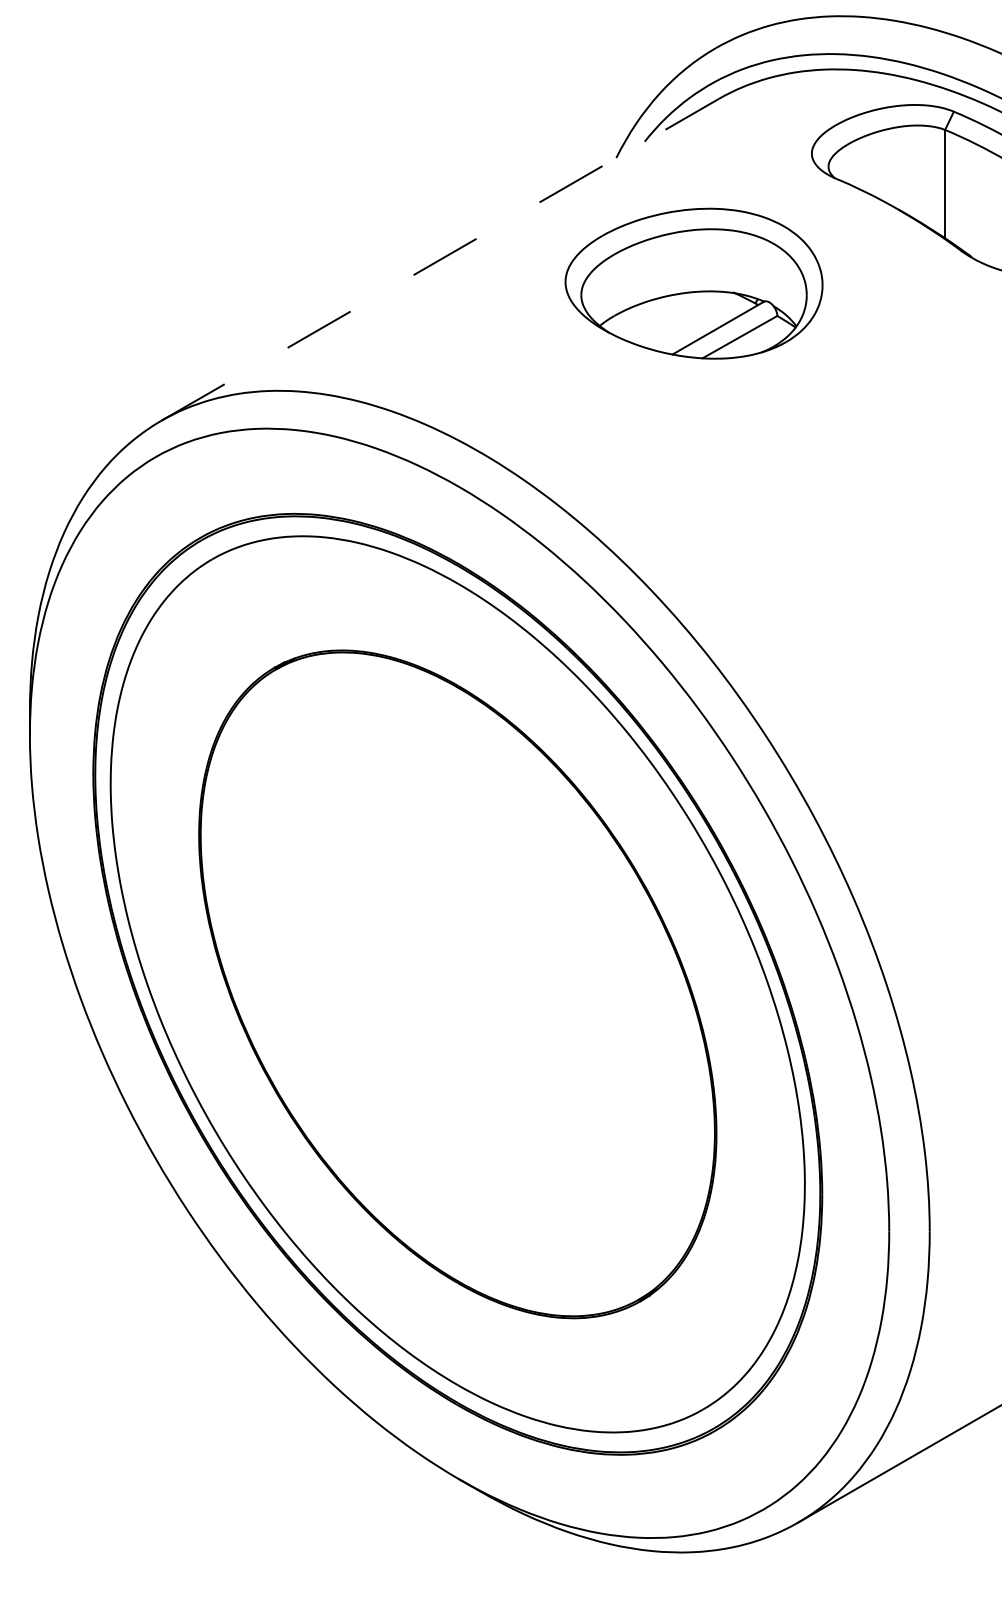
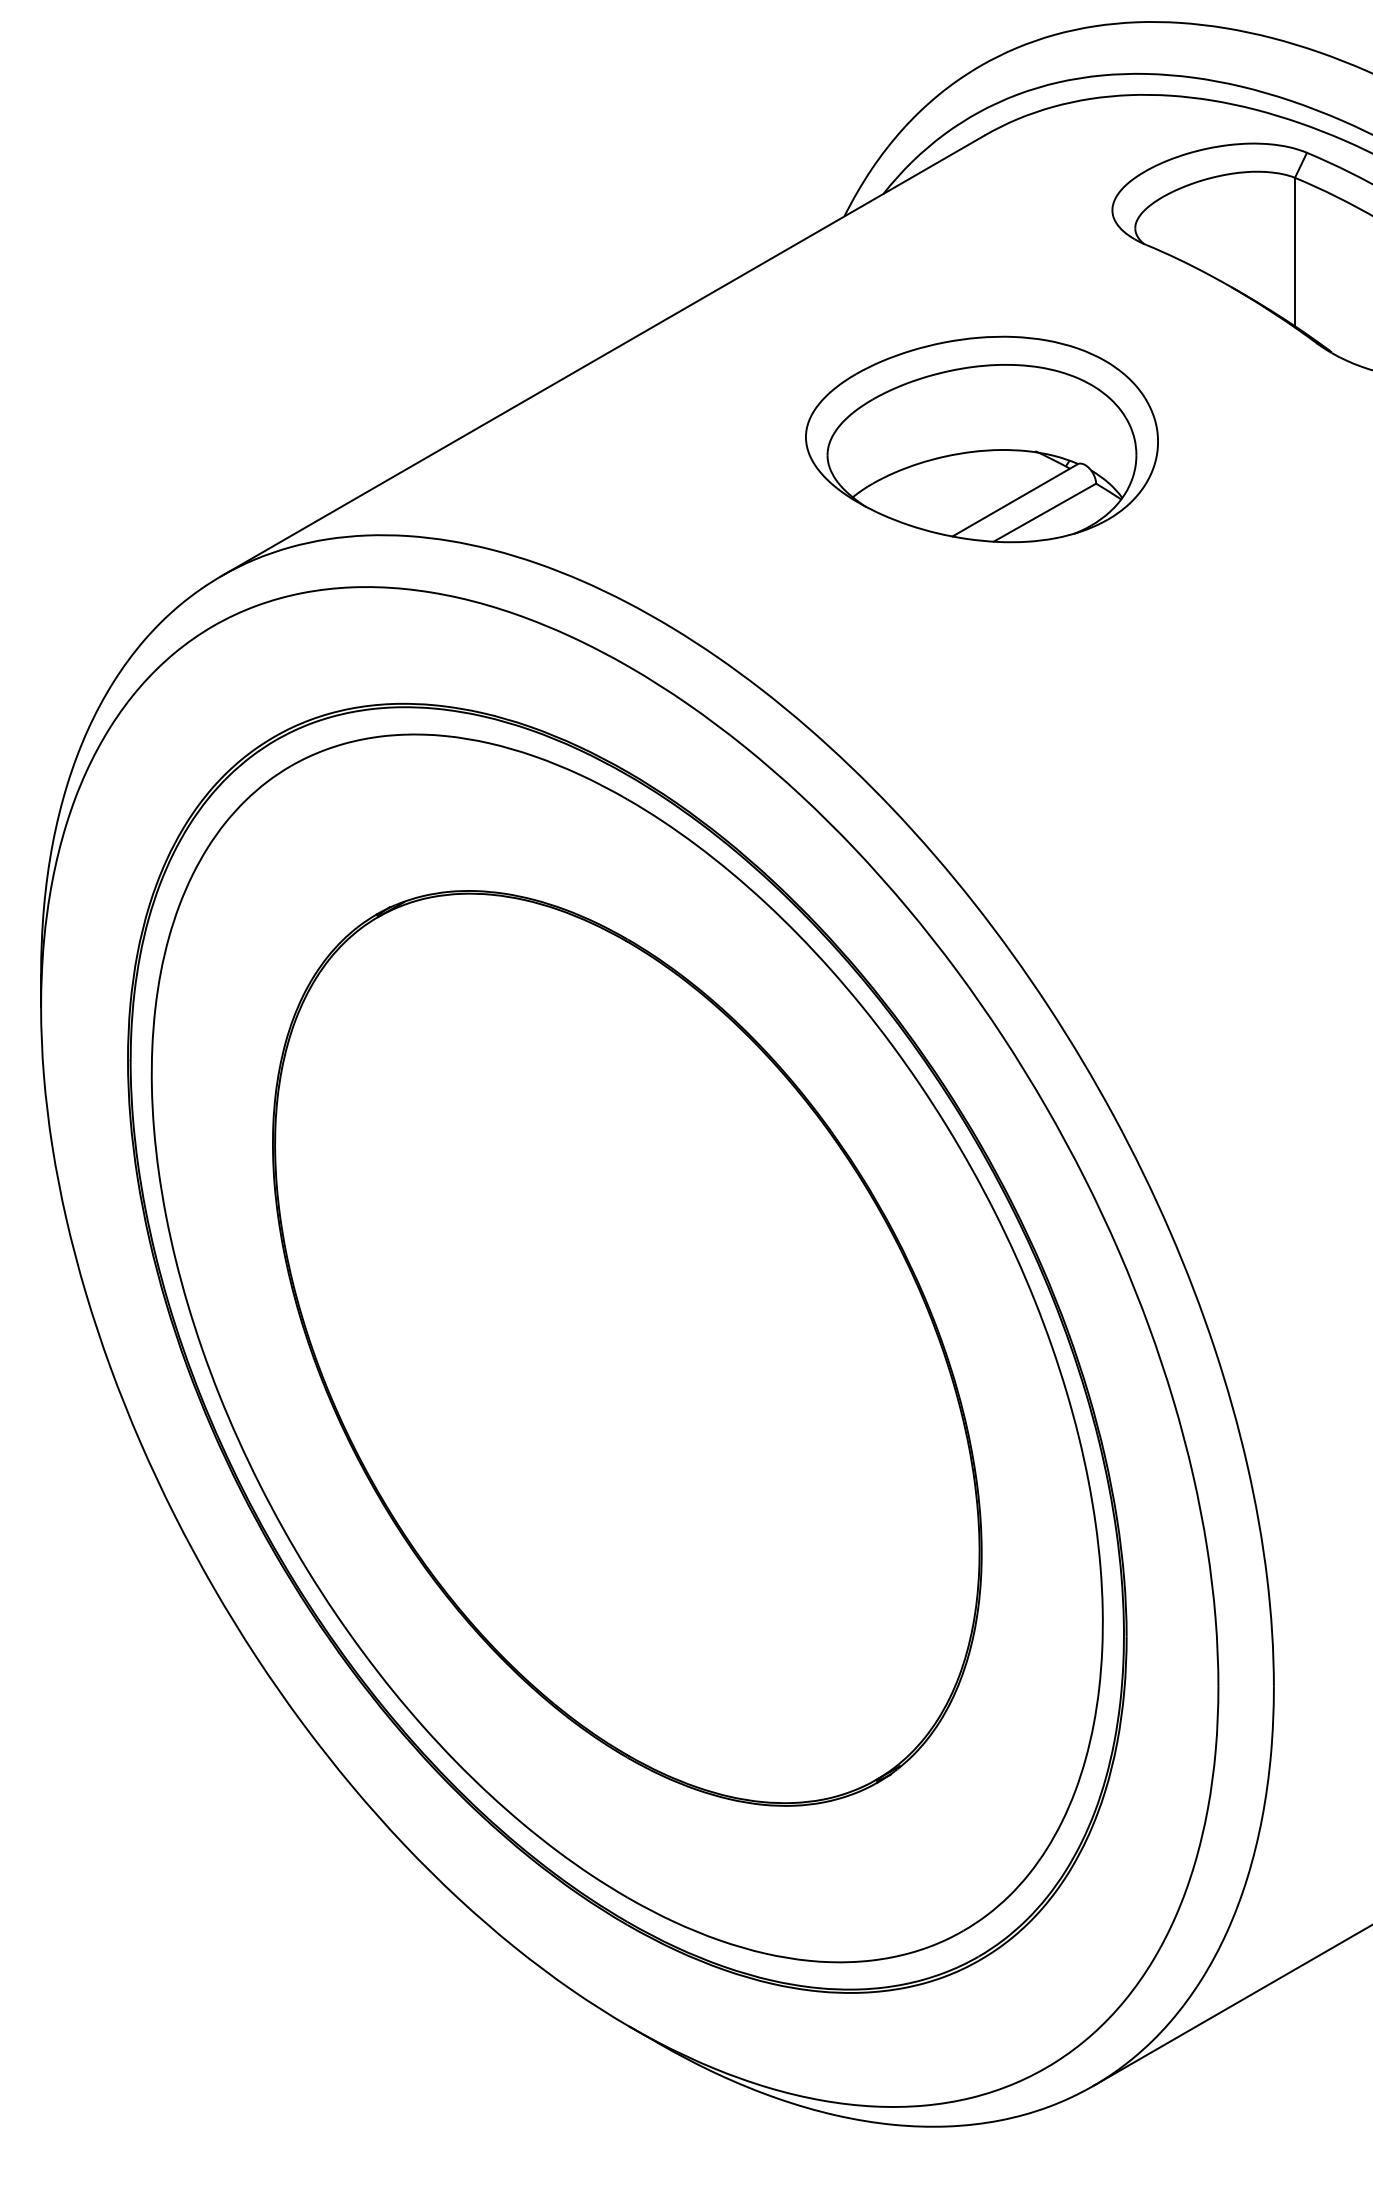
line: (440, 259) -> (603, 355), dashed -> solid
part: (693, 283) -> (981, 439), moved

